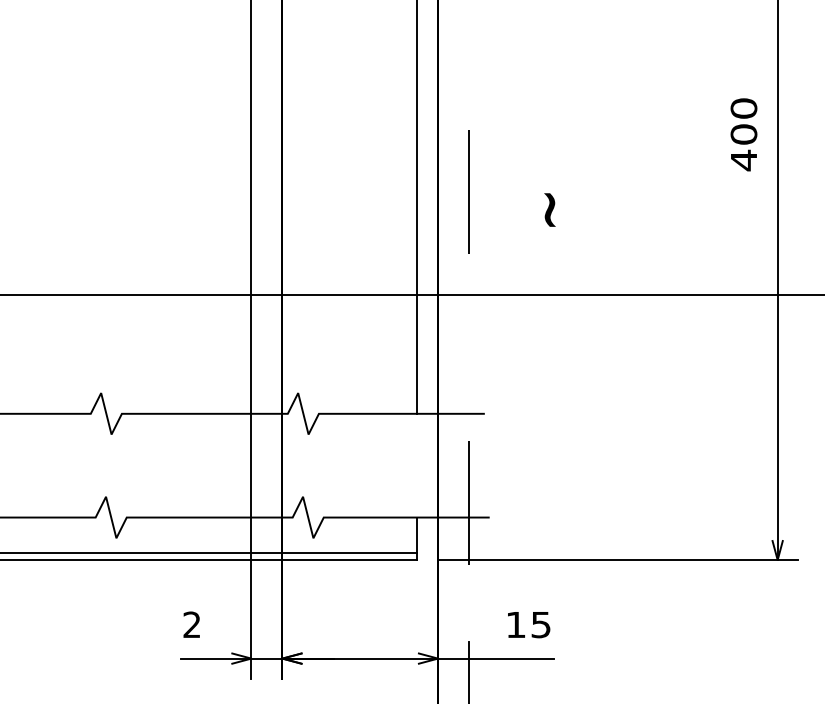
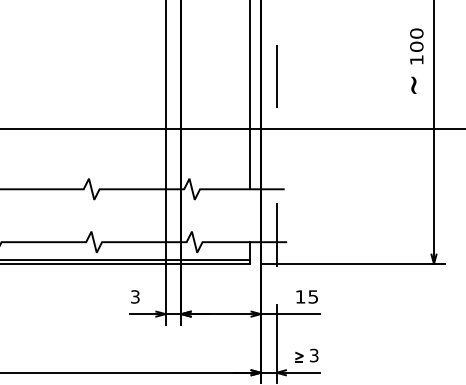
text: (743, 159) -> (416, 59), 400 -> 100
text: (549, 208) -> (413, 84), moved
text: (192, 624) -> (135, 296), 2 -> 3

